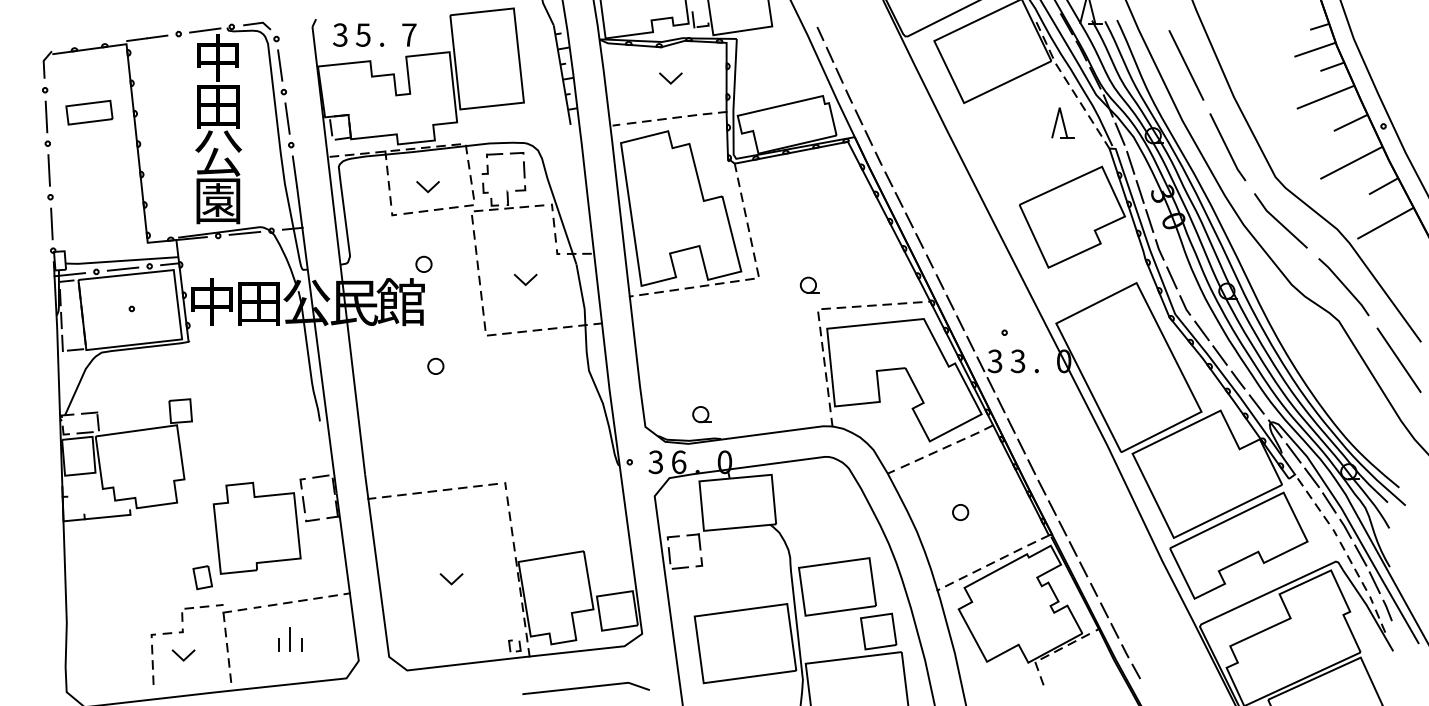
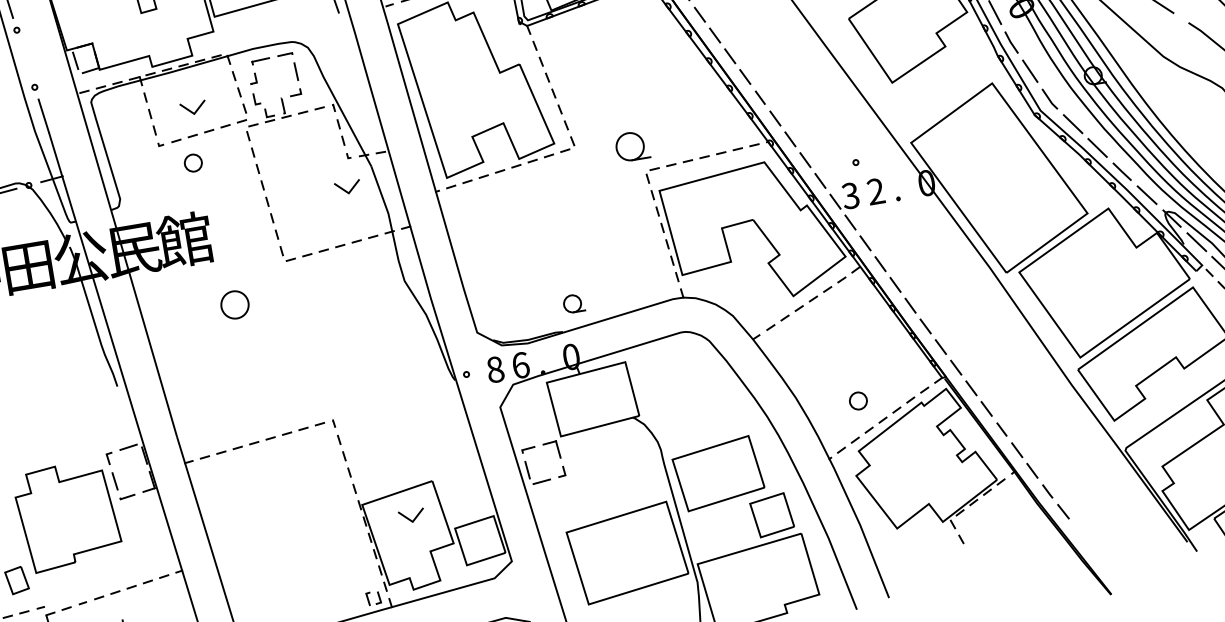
line: (287, 118) -> (25, 58), removed
circle: (423, 263) -> (192, 162), moved
line: (523, 281) -> (345, 189), moved
part: (809, 284) -> (631, 145), size x1.6
text: (1017, 361) -> (875, 191), 3 -> 2
circle: (435, 365) -> (234, 303), size x1.6
part: (701, 414) -> (573, 303), moved
text: (655, 461) -> (494, 368), 3 -> 8
circle: (960, 512) -> (858, 401), moved
line: (449, 581) -> (409, 519), moved

